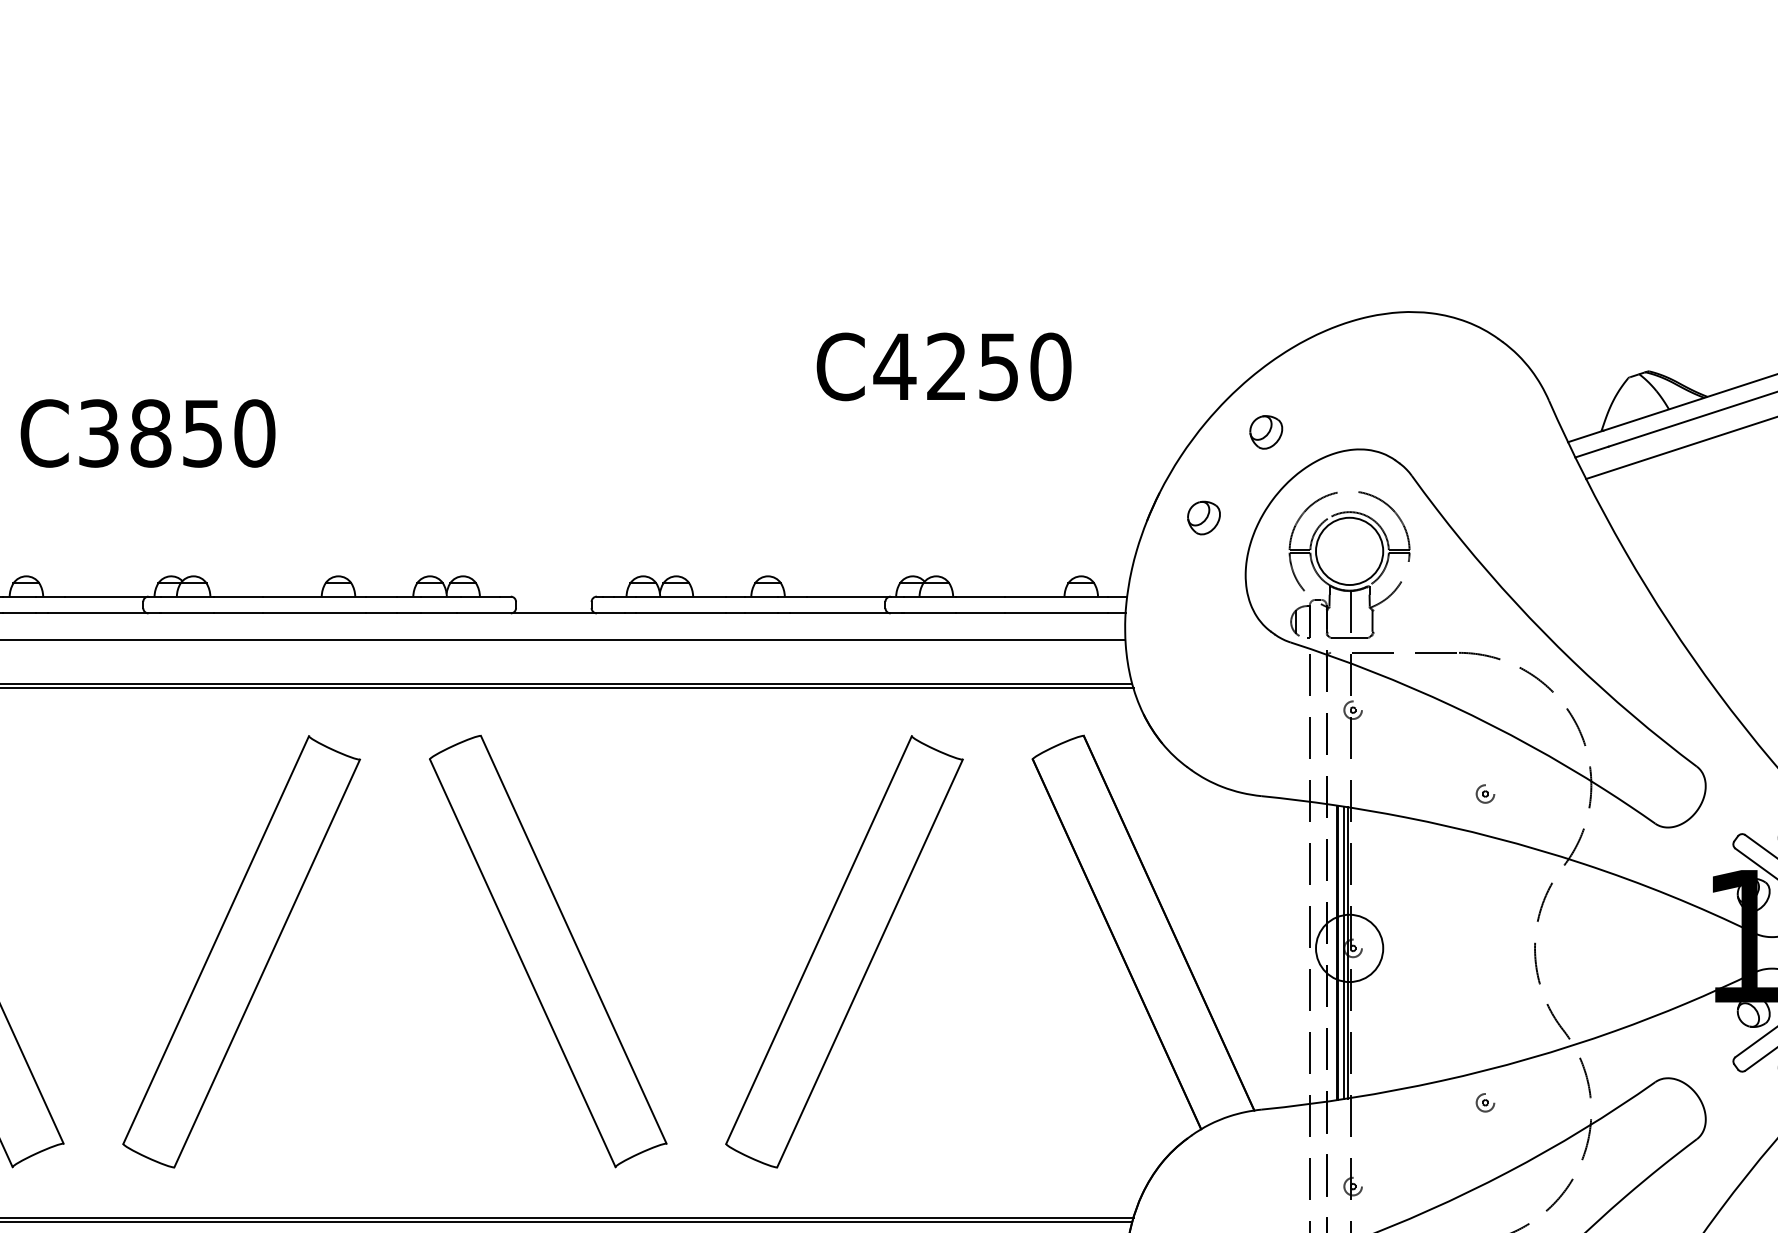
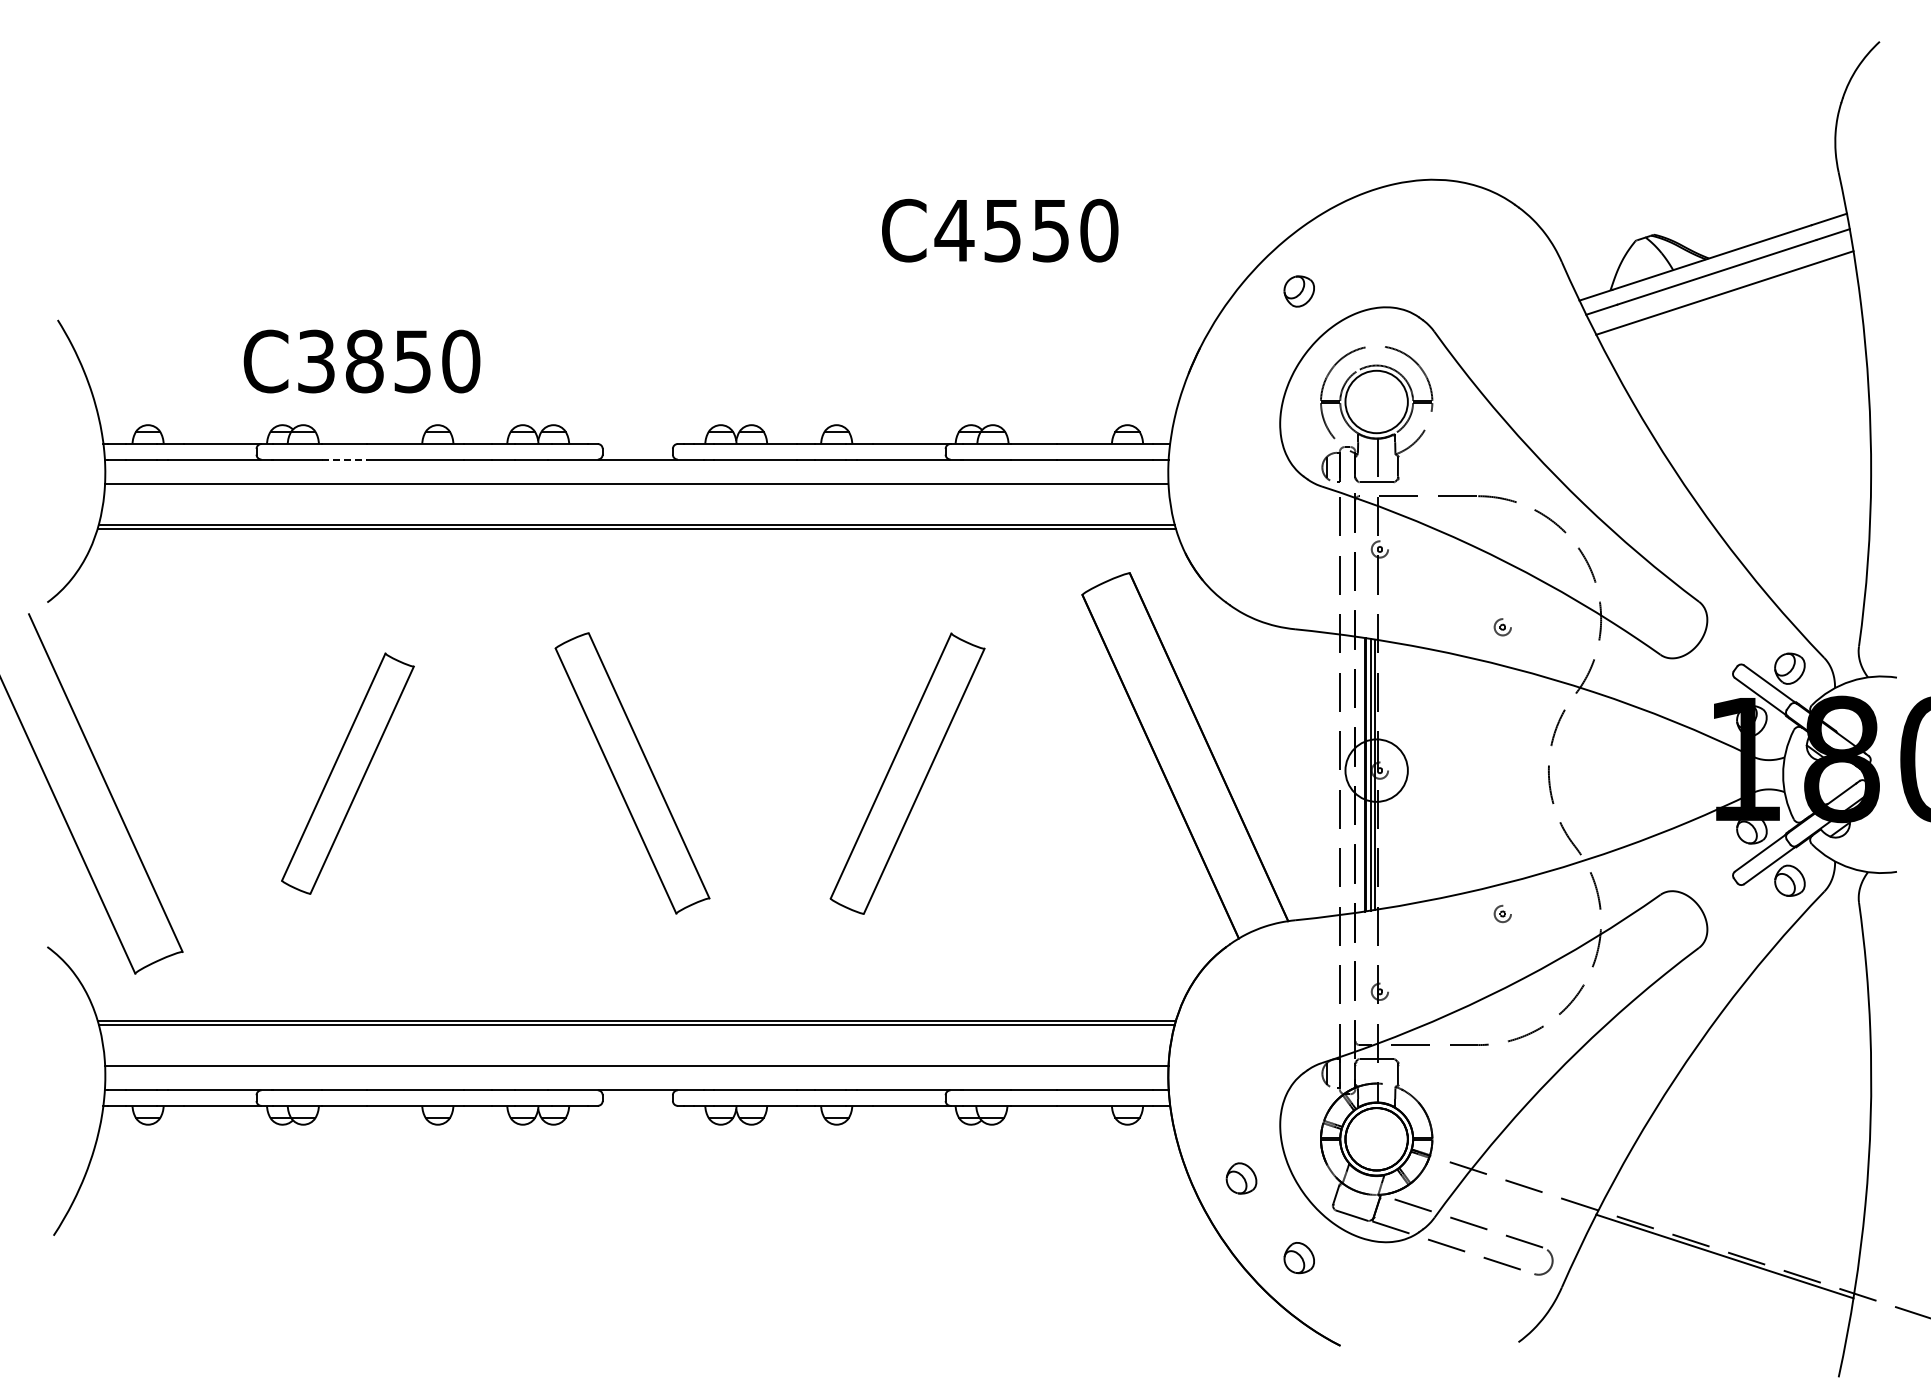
text: (946, 366) -> (1002, 230), C4250 -> C4550
text: (147, 433) -> (361, 361), moved
part: (1204, 518) -> (1241, 371), removed
line: (237, 613) -> (344, 459), solid -> dashed
part: (241, 951) -> (347, 773), size x0.6
part: (548, 951) -> (632, 773), size x0.7
part: (844, 951) -> (907, 773), size x0.7

